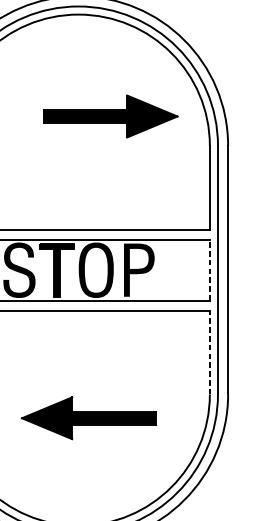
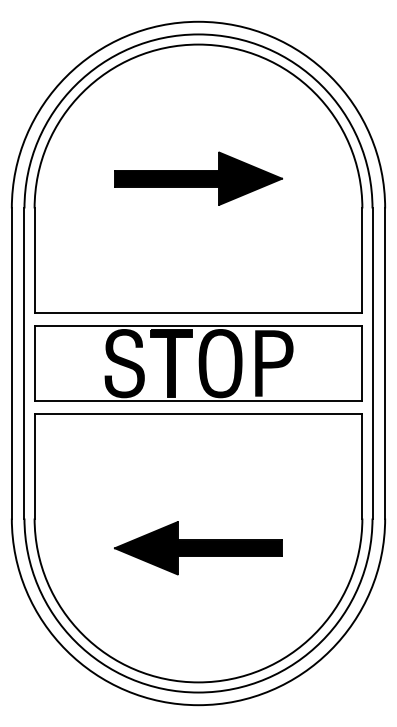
part: (110, 116) -> (198, 178), moved
line: (209, 270) -> (362, 363), dashed -> solid
line: (209, 351) -> (362, 465), dashed -> solid
part: (88, 418) -> (198, 548), moved

